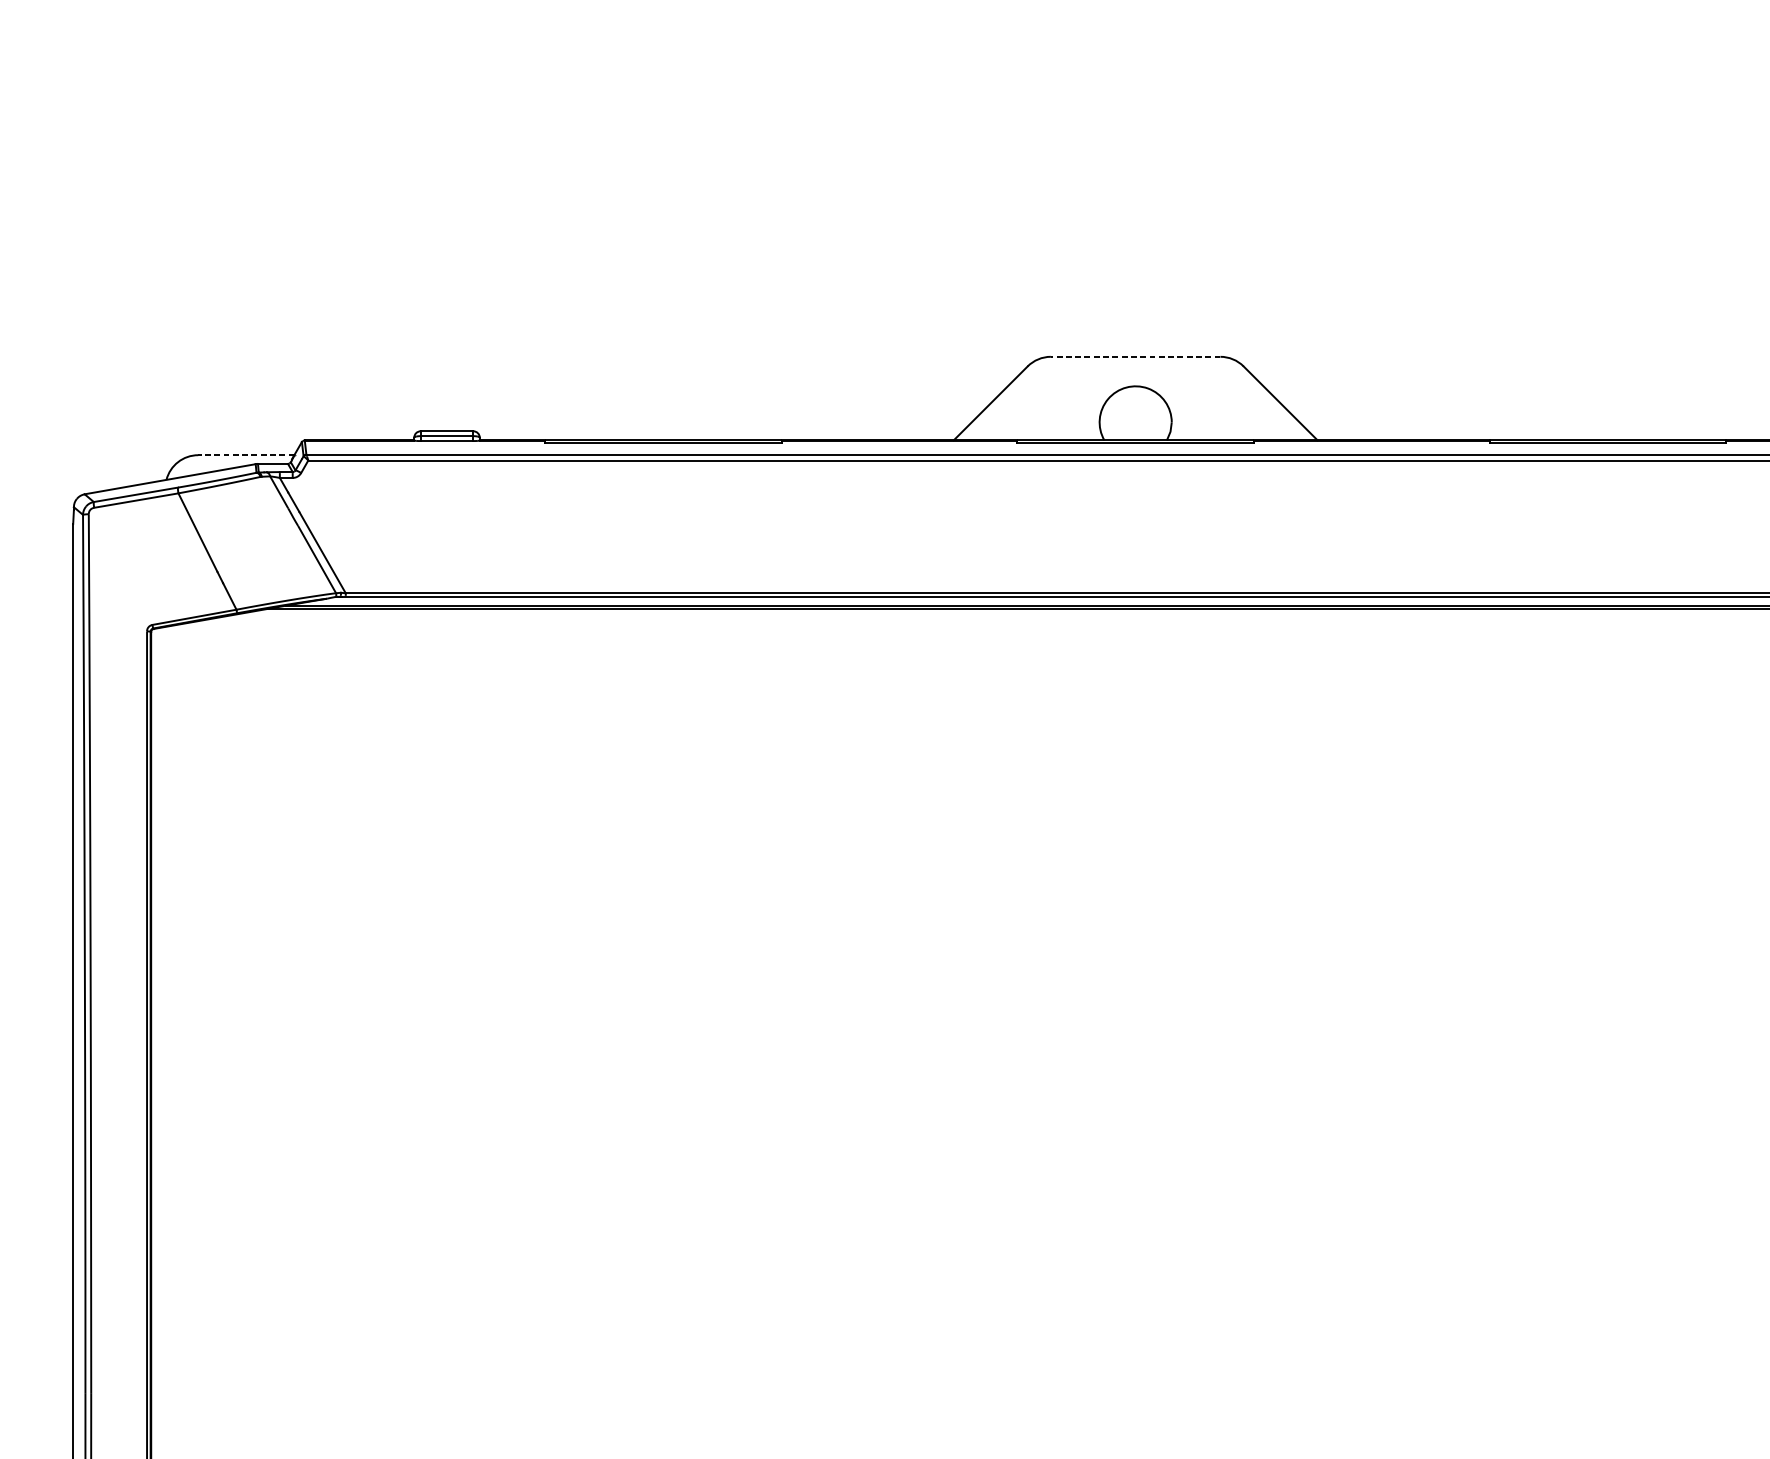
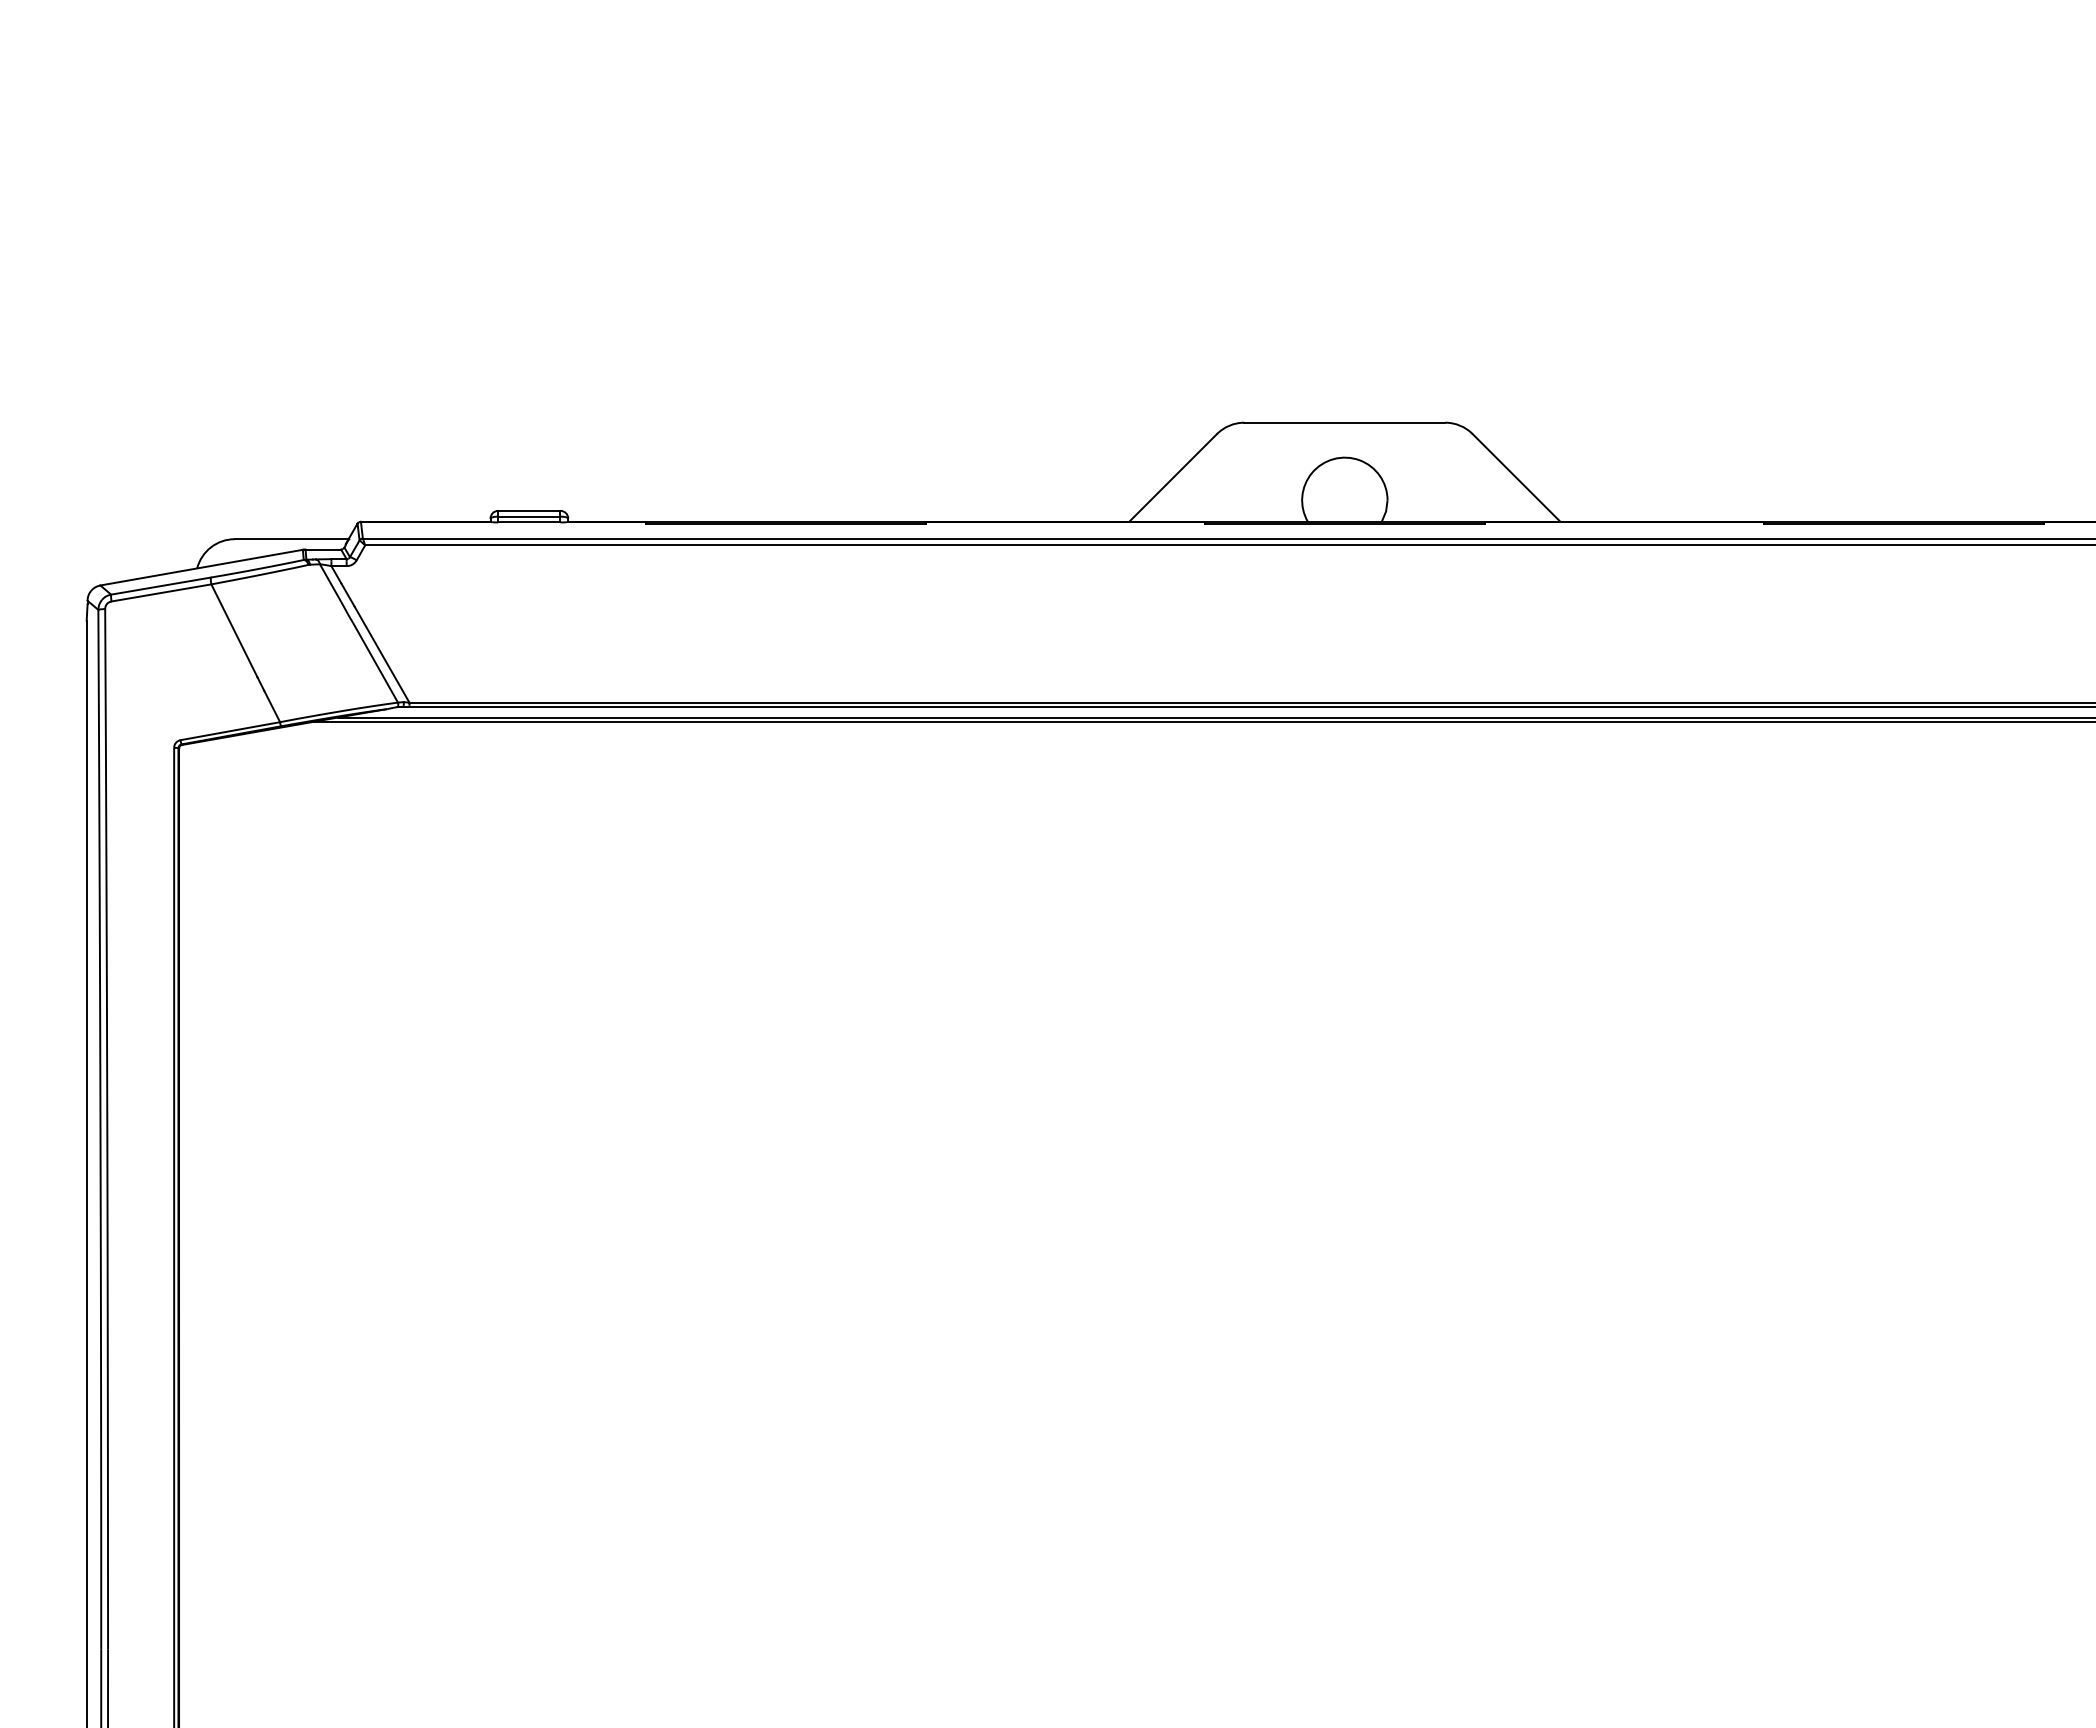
line: (1135, 356) -> (1344, 422), dashed -> solid
line: (246, 455) -> (291, 539), dashed -> solid

